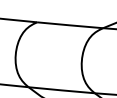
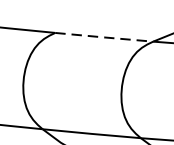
line: (70, 25) -> (104, 37), solid -> dashed

